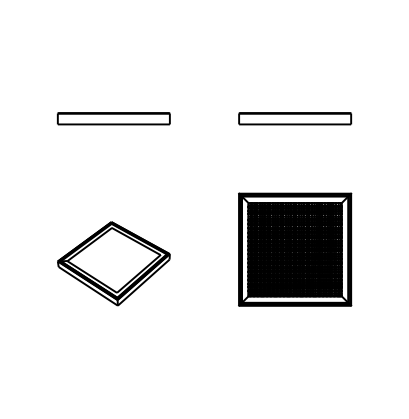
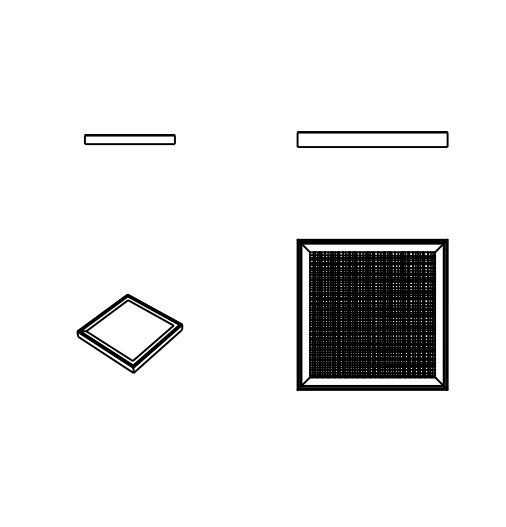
part: (113, 118) -> (129, 139), size x0.6
part: (113, 263) -> (129, 333), size x0.7

